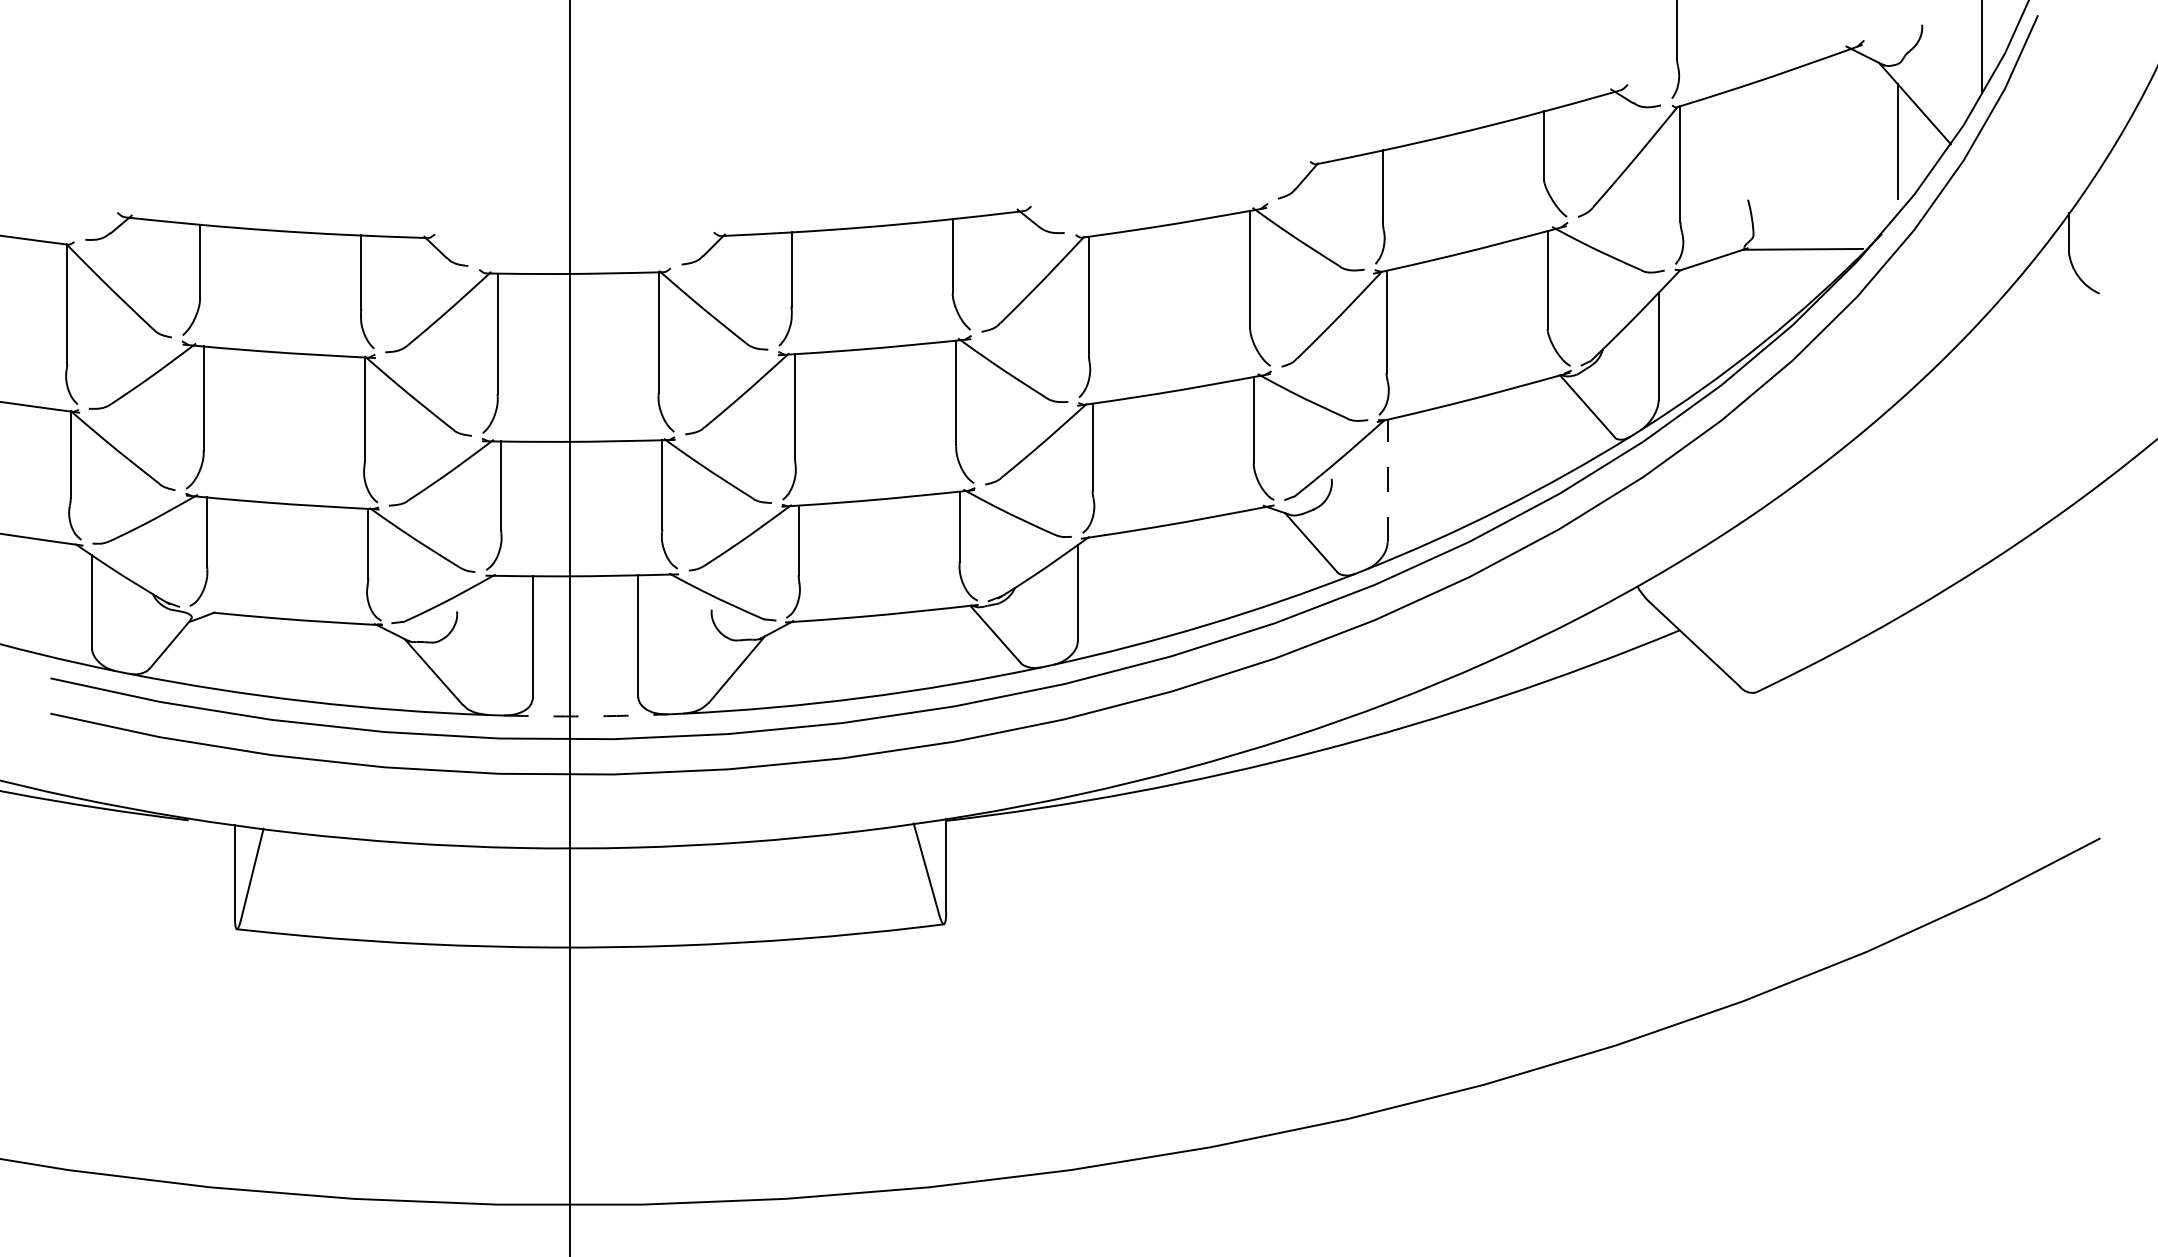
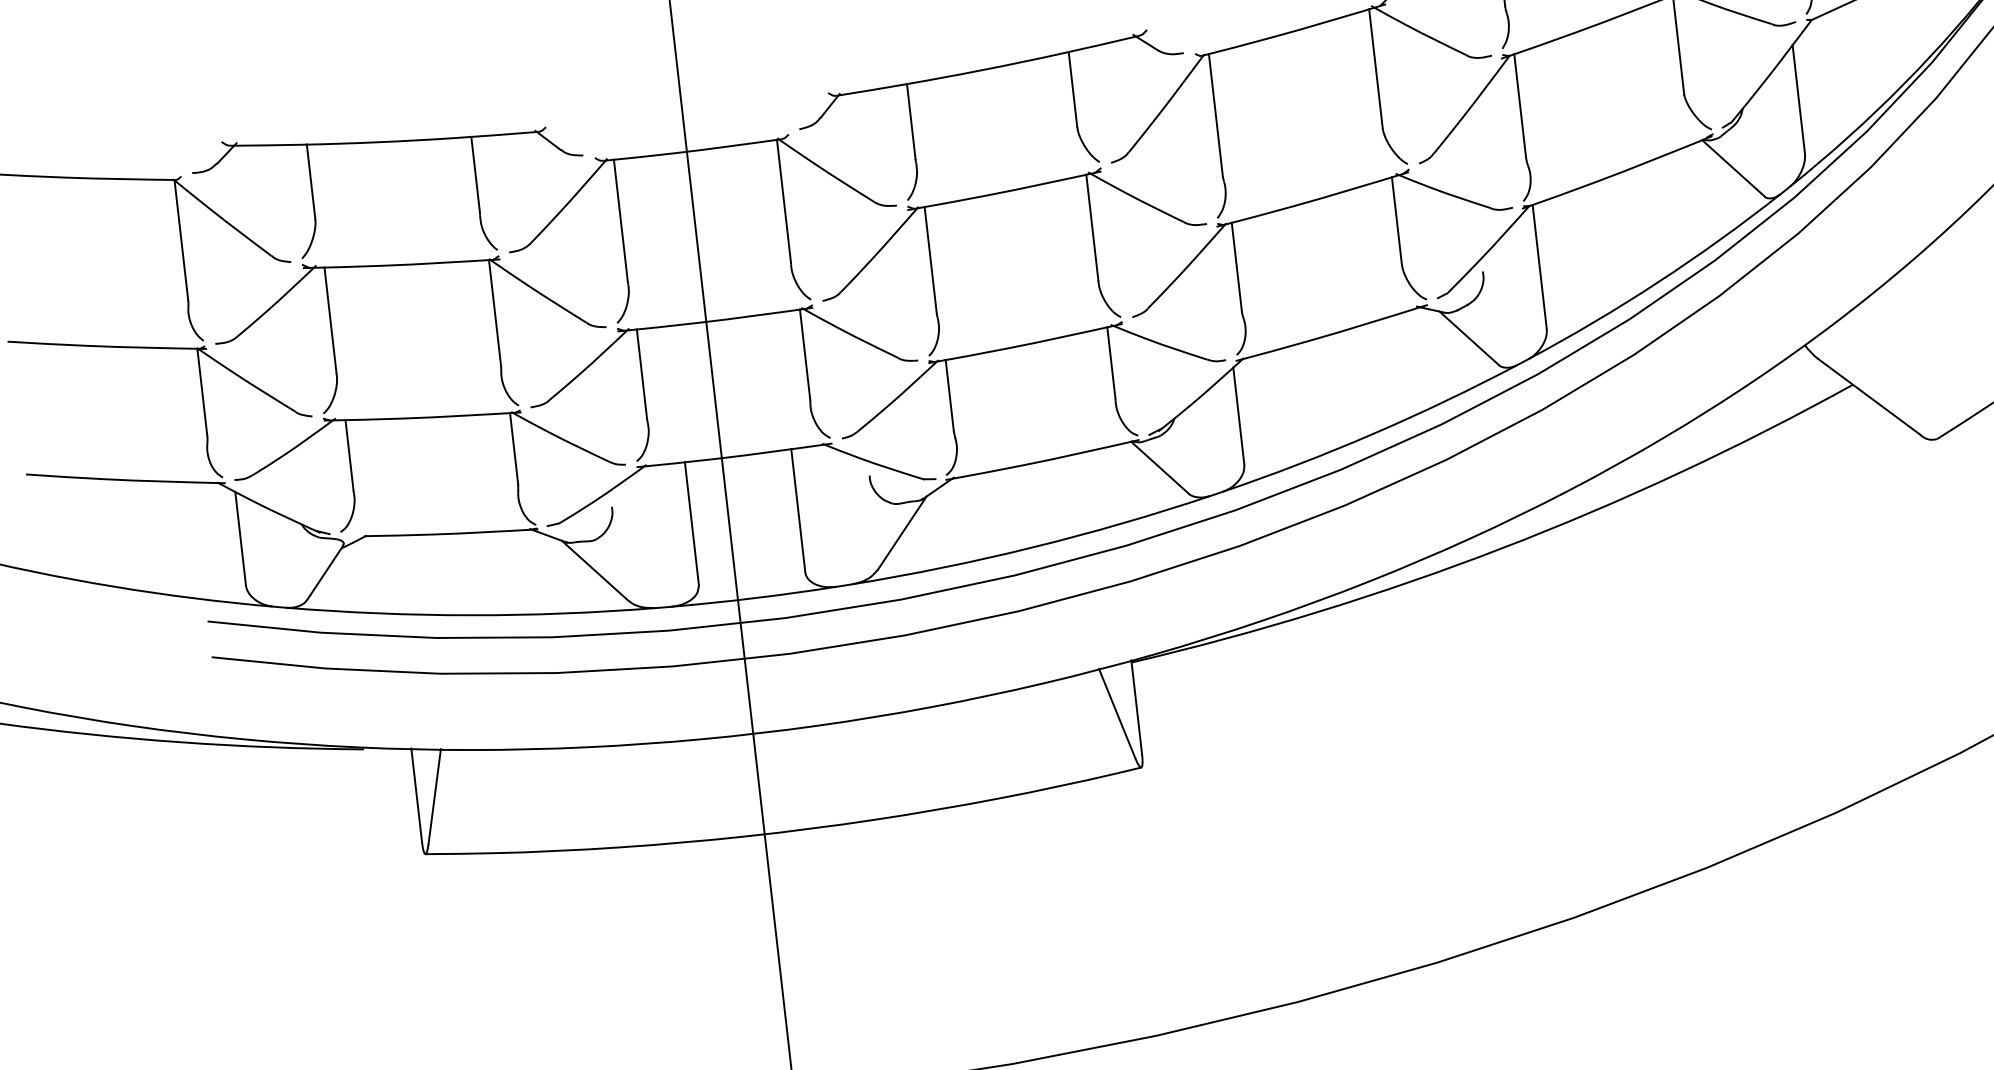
line: (1387, 480) -> (1539, 266), dashed -> solid
arc: (585, 716) -> (754, 598), dashed -> solid

